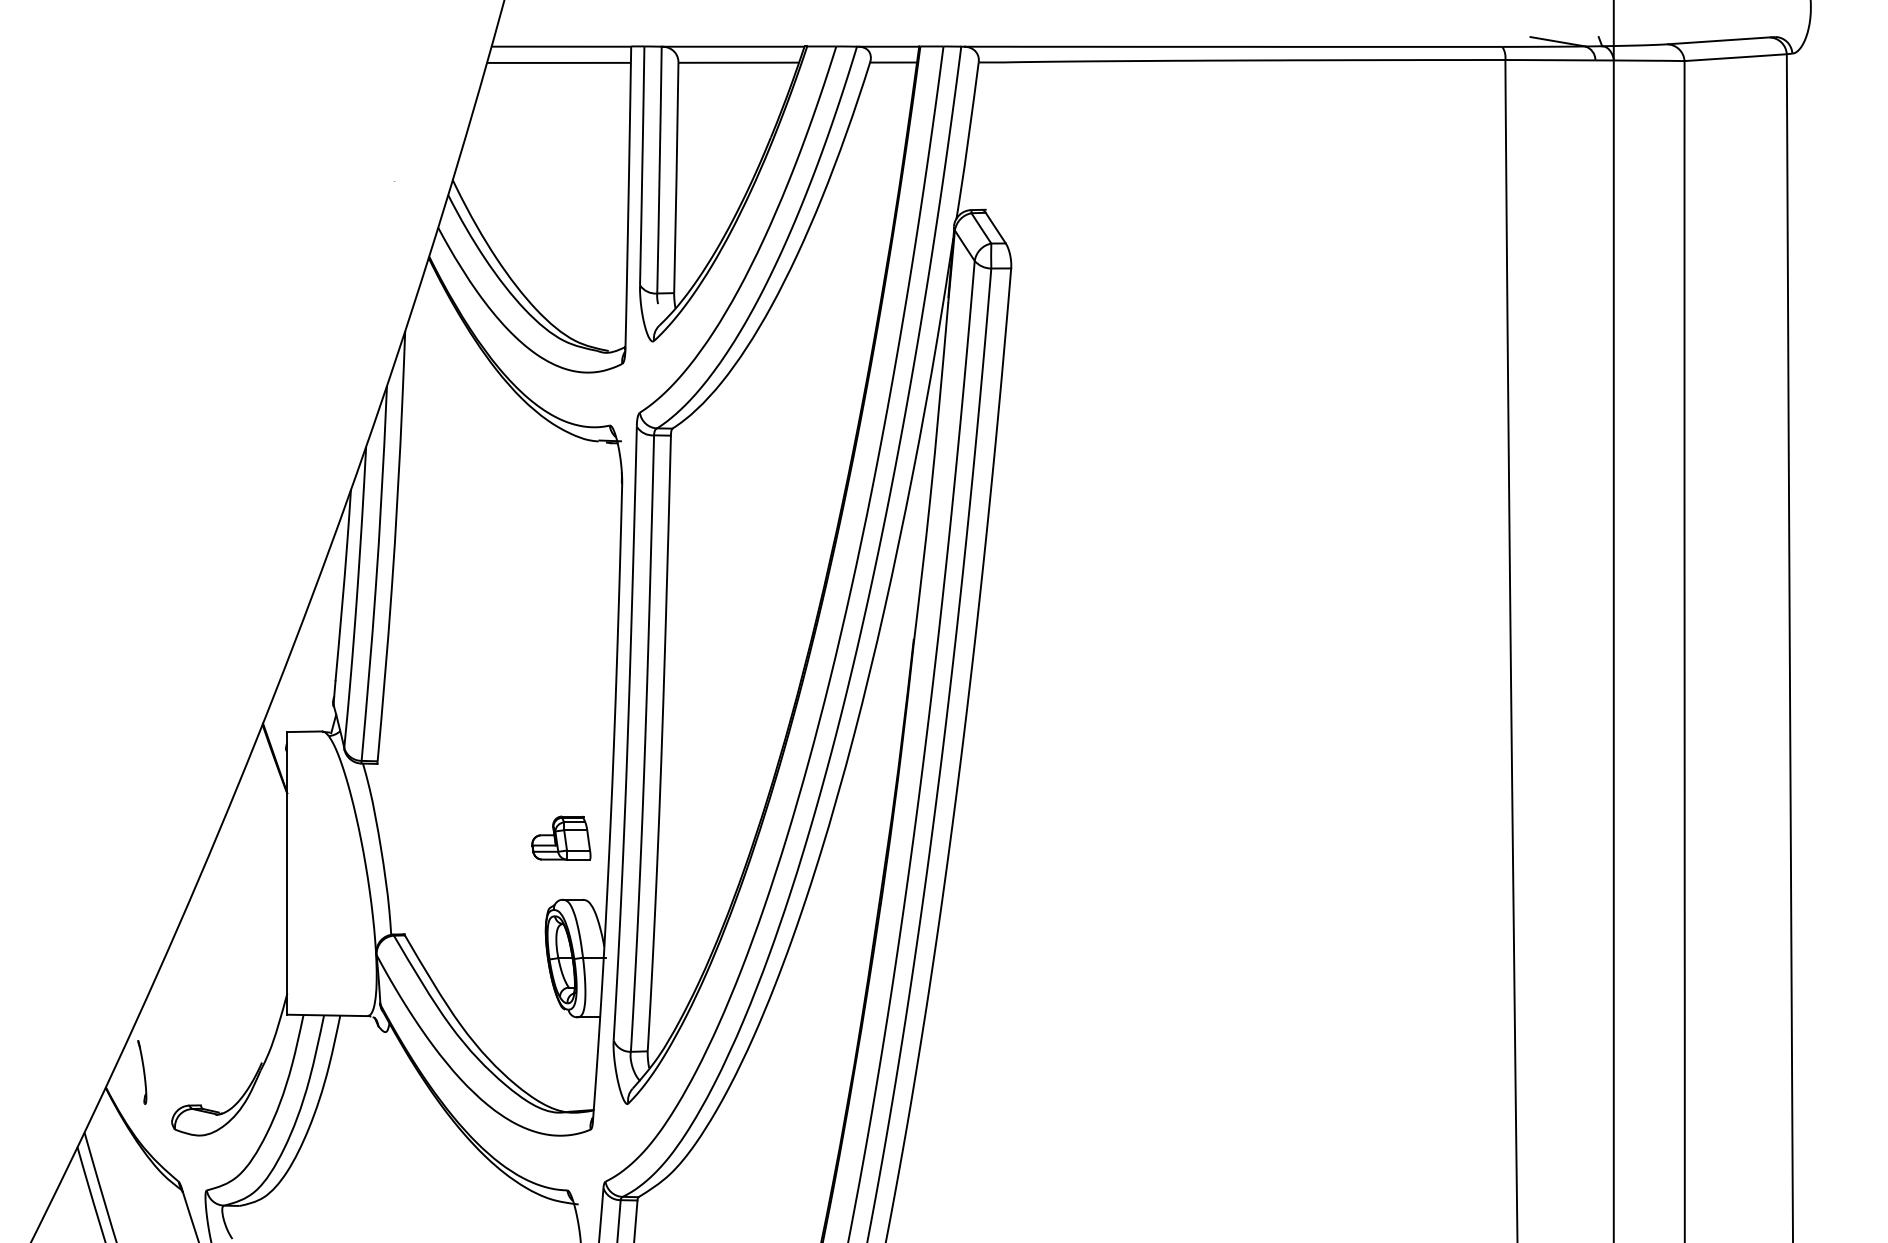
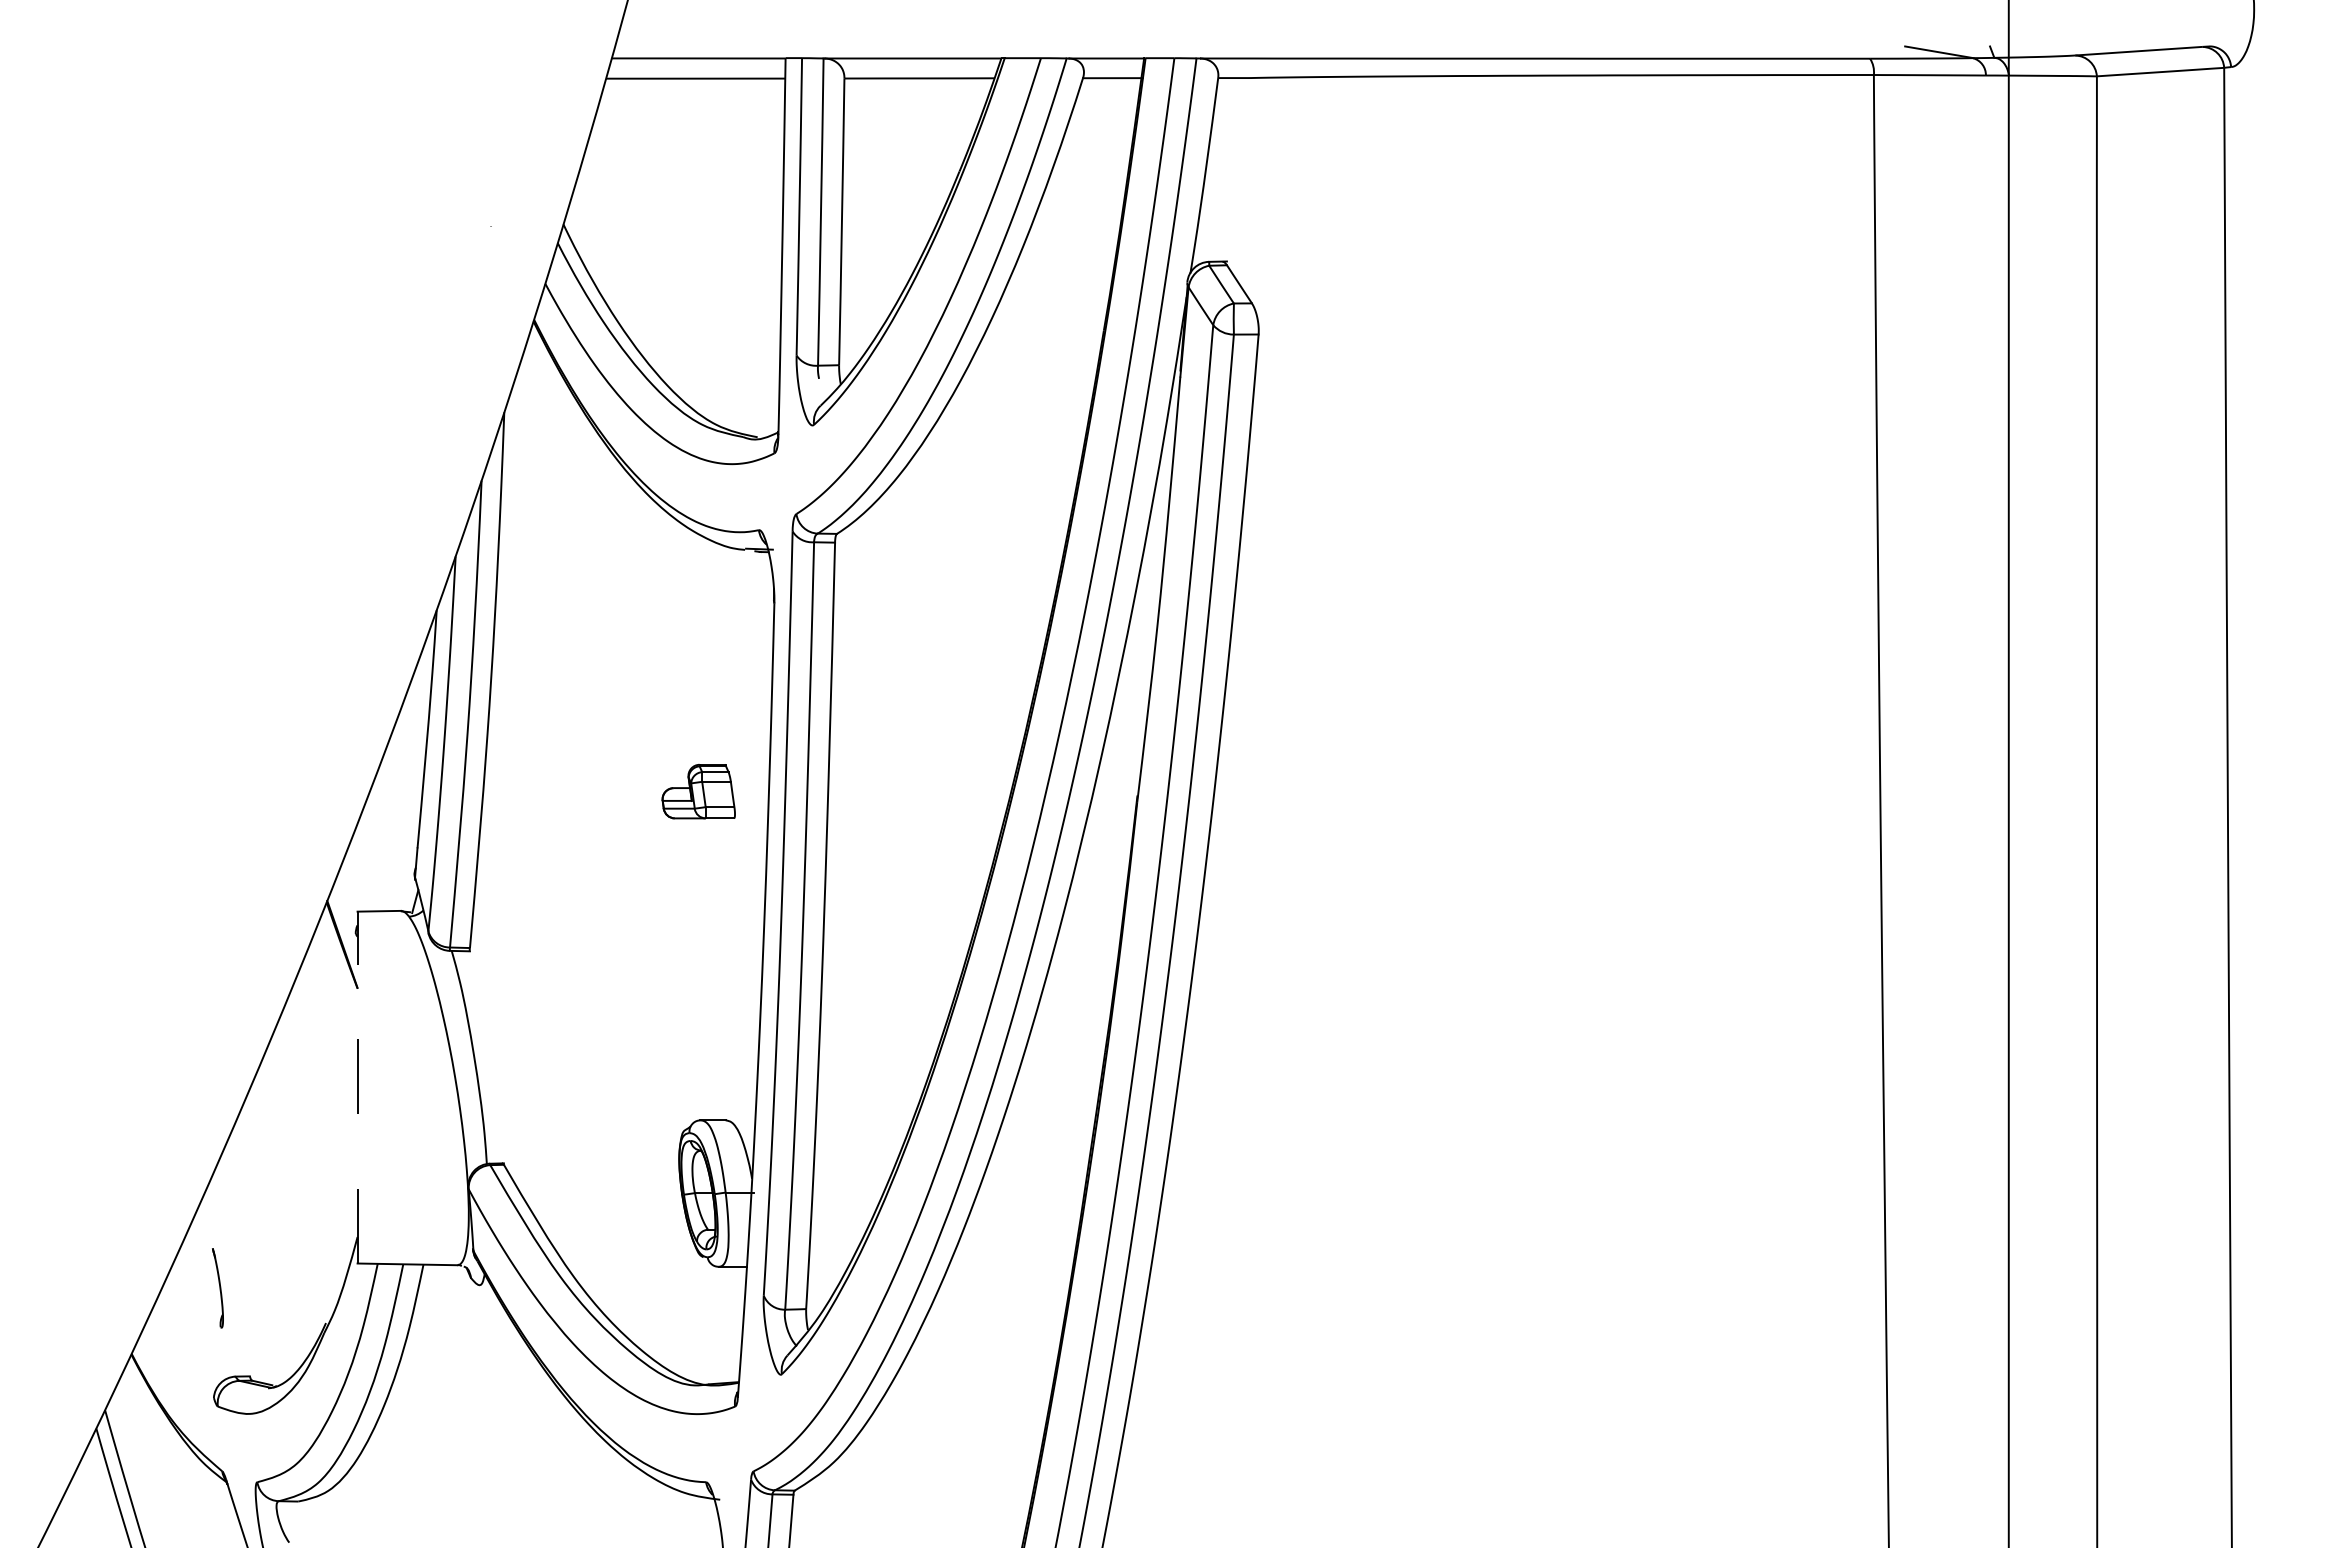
part: (561, 837) -> (698, 791), moved
line: (287, 873) -> (357, 1087), solid -> dashed
part: (141, 1072) -> (217, 1288), moved

